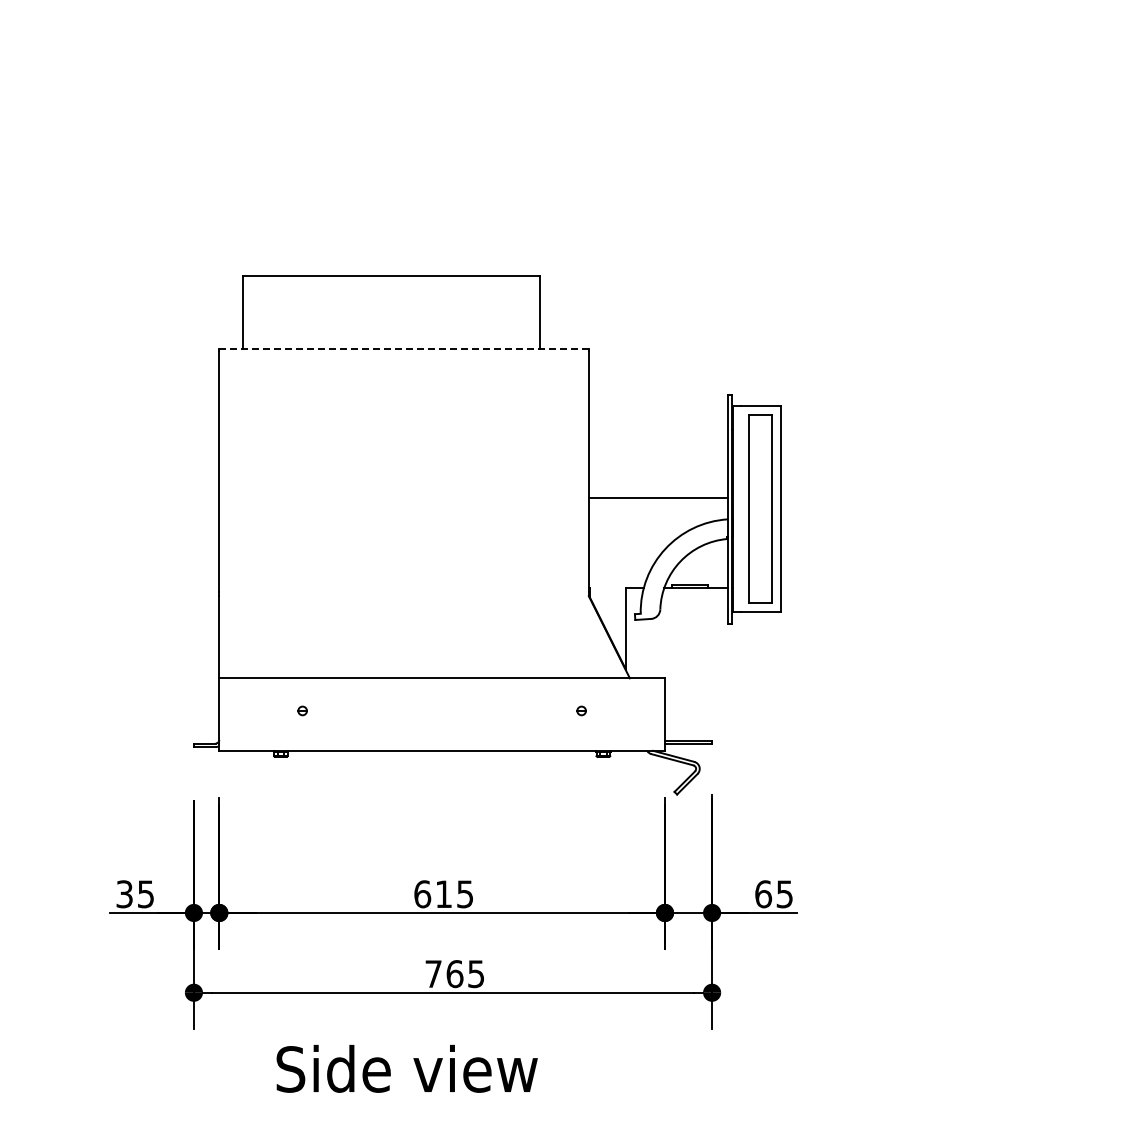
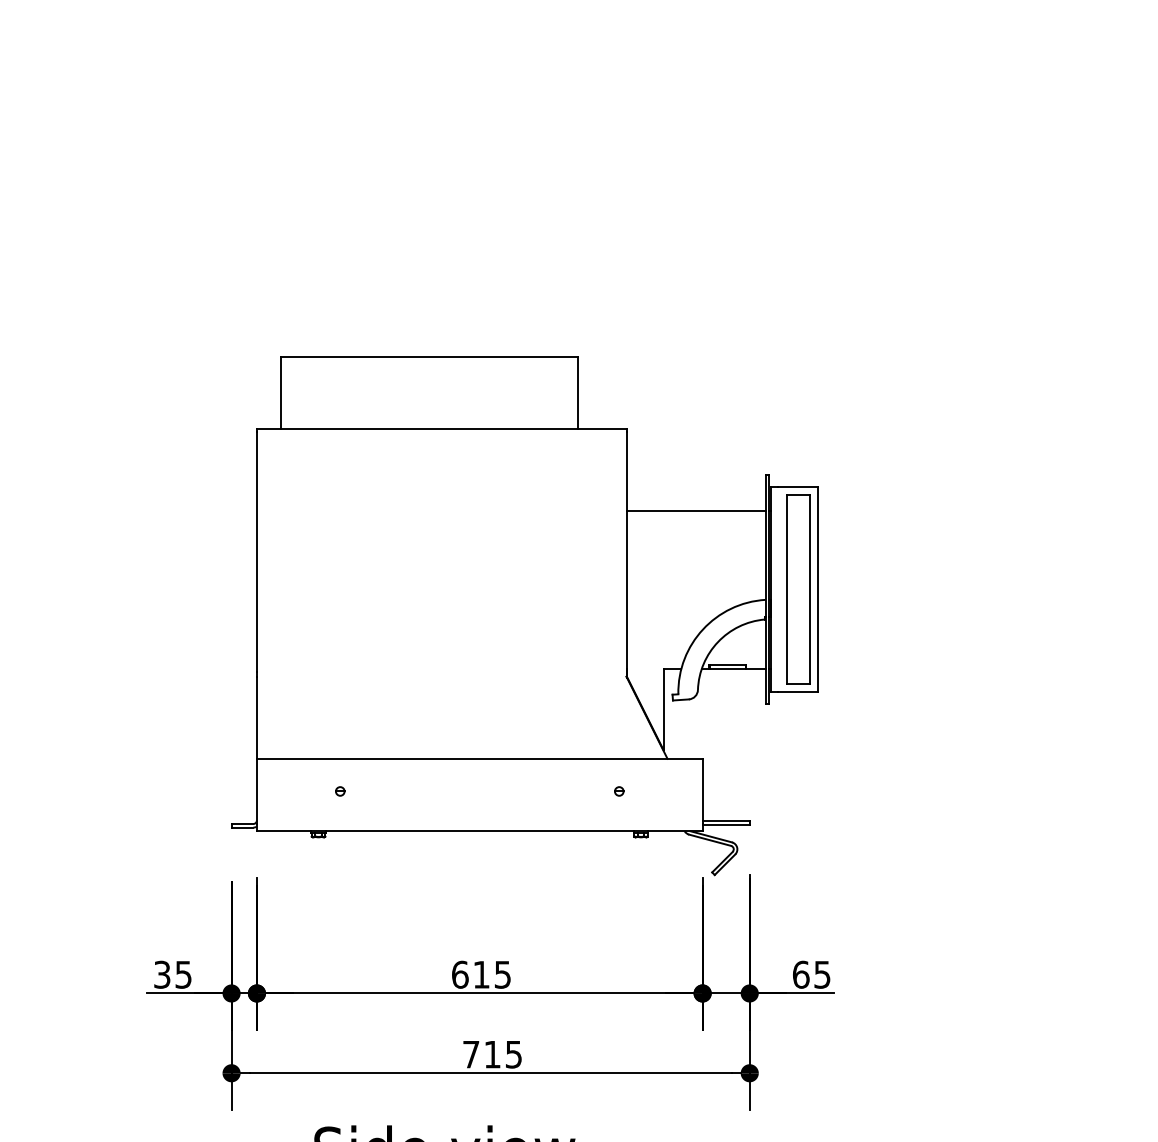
line: (403, 349) -> (441, 429), dashed -> solid
line: (657, 498) -> (695, 510), moved
text: (454, 974) -> (492, 1054), 765 -> 715

